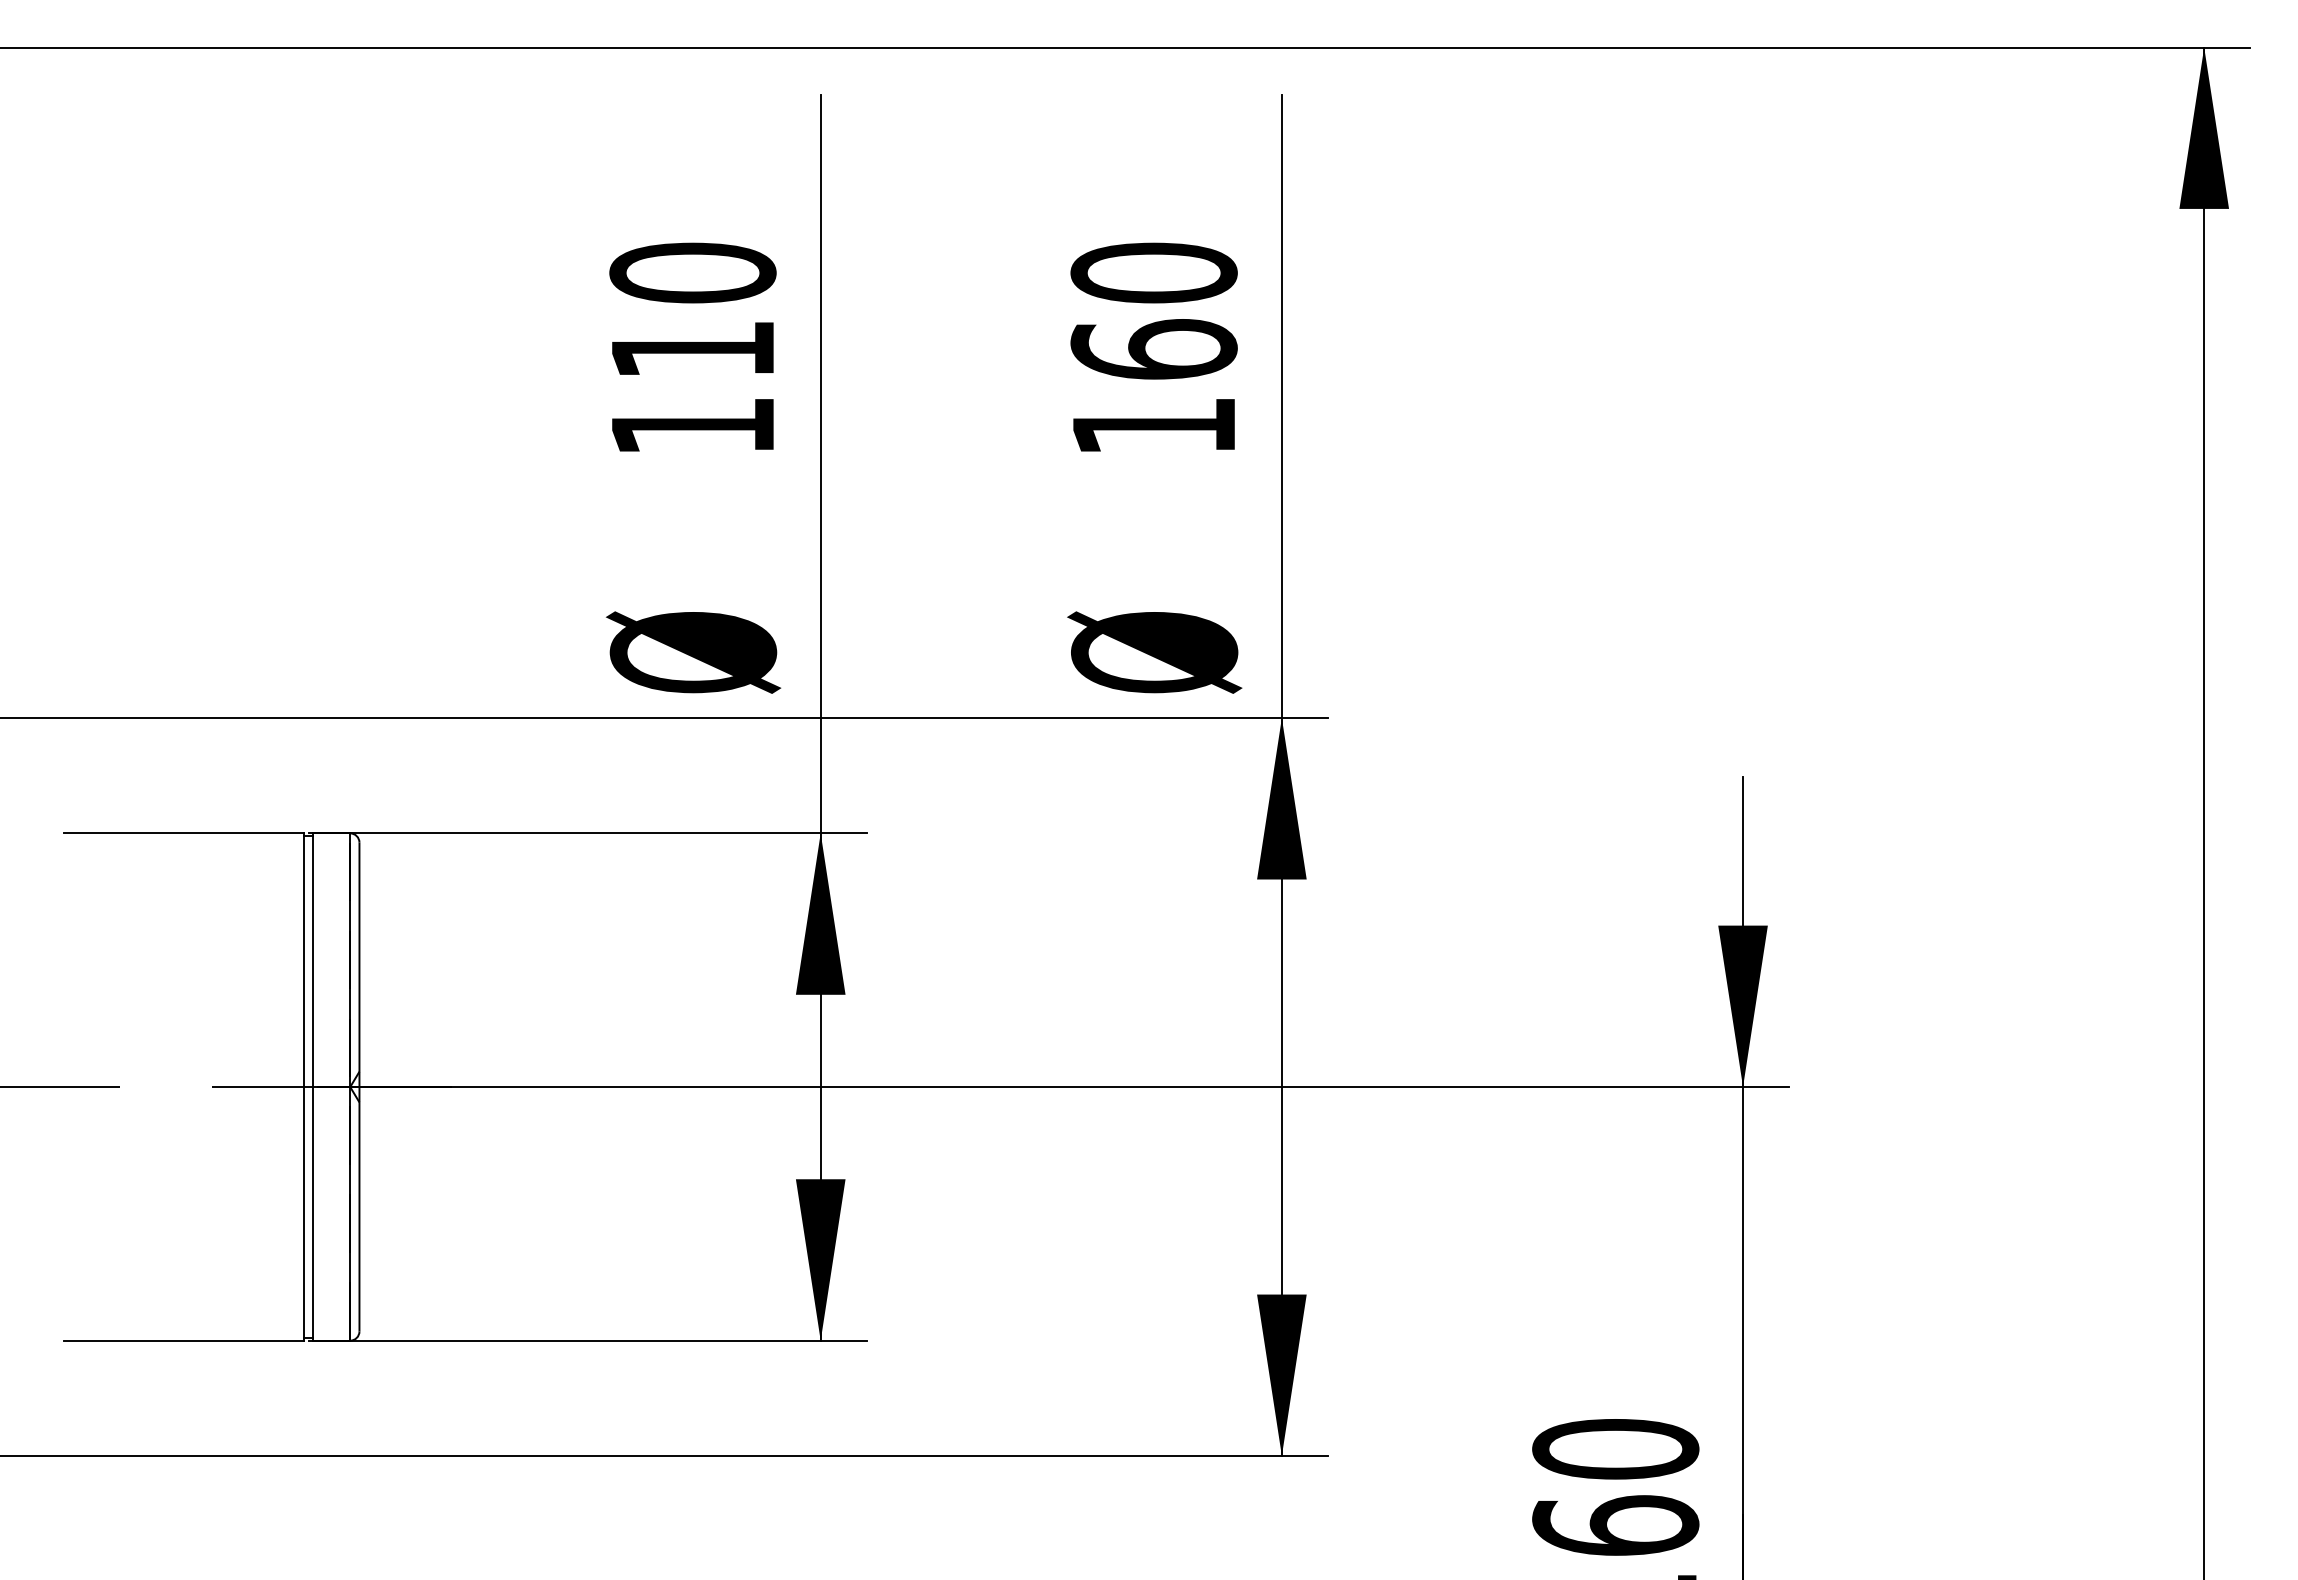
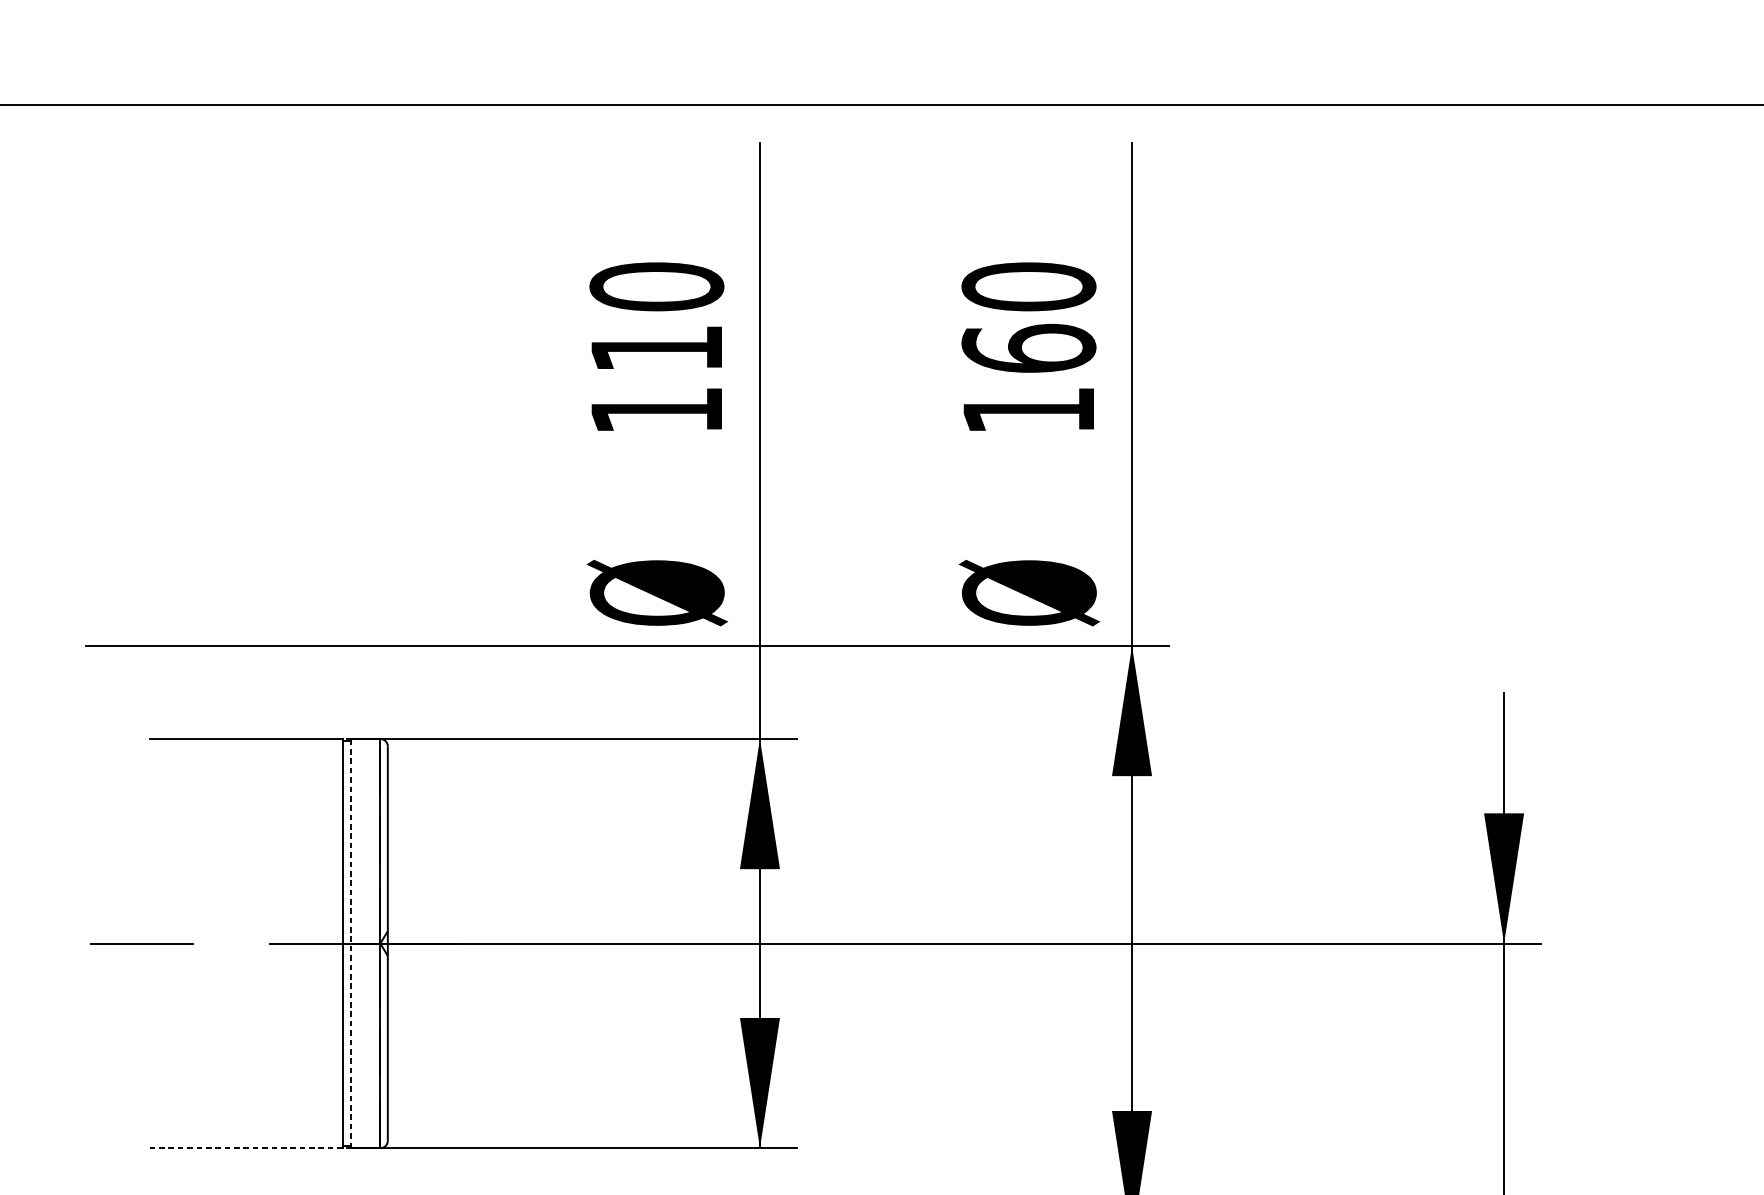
line: (313, 1087) -> (350, 943), solid -> dashed
line: (184, 1340) -> (246, 1148), solid -> dashed

